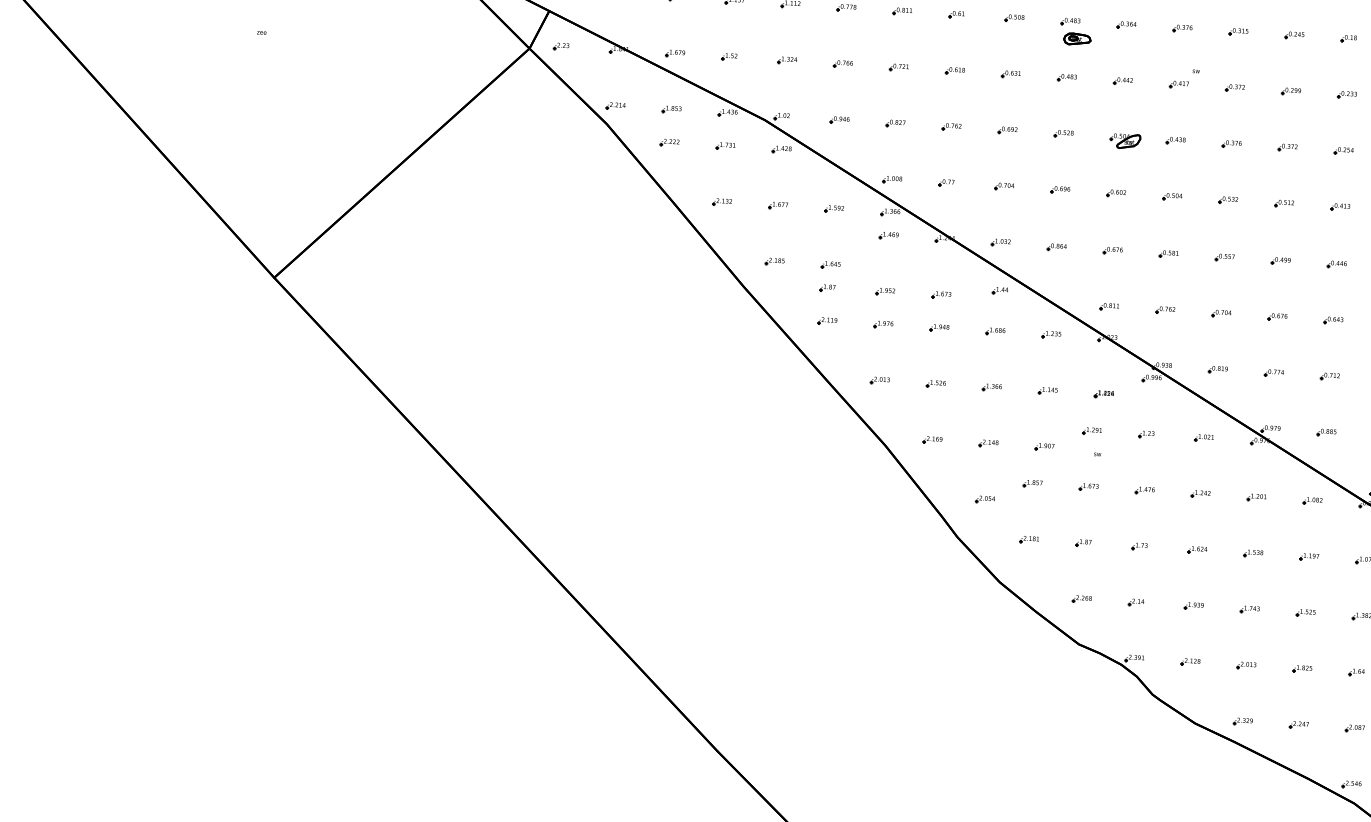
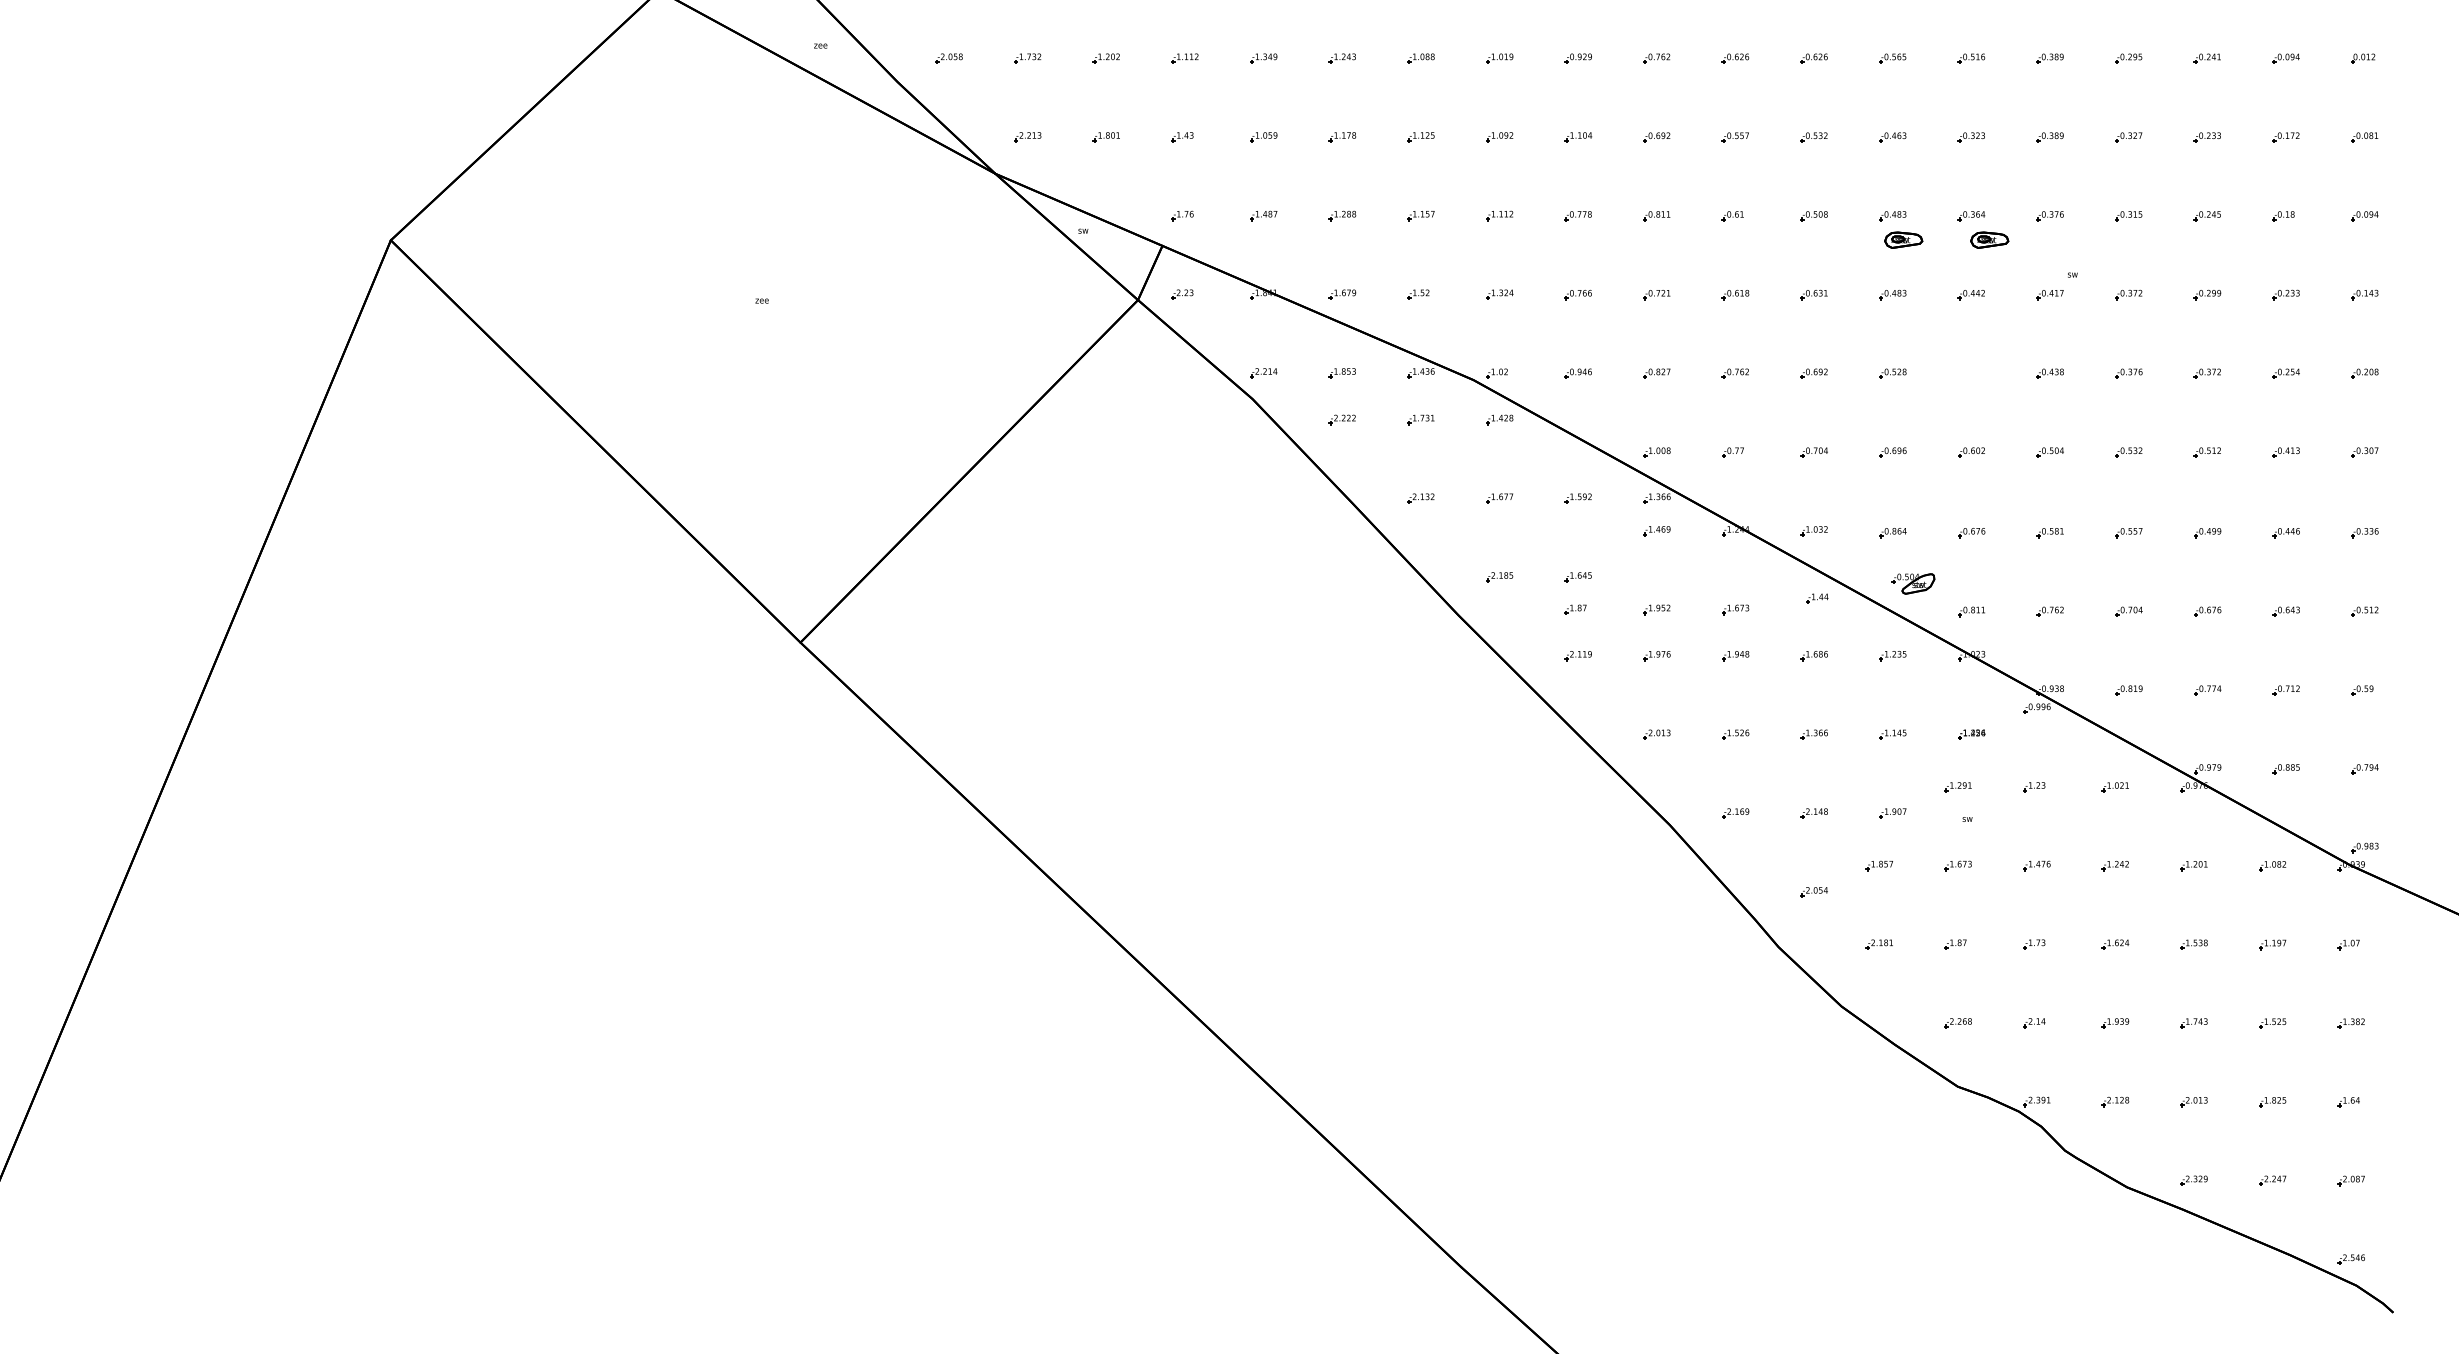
part: (1138, 42) -> (1989, 239), added
part: (1125, 141) -> (1913, 583), moved

